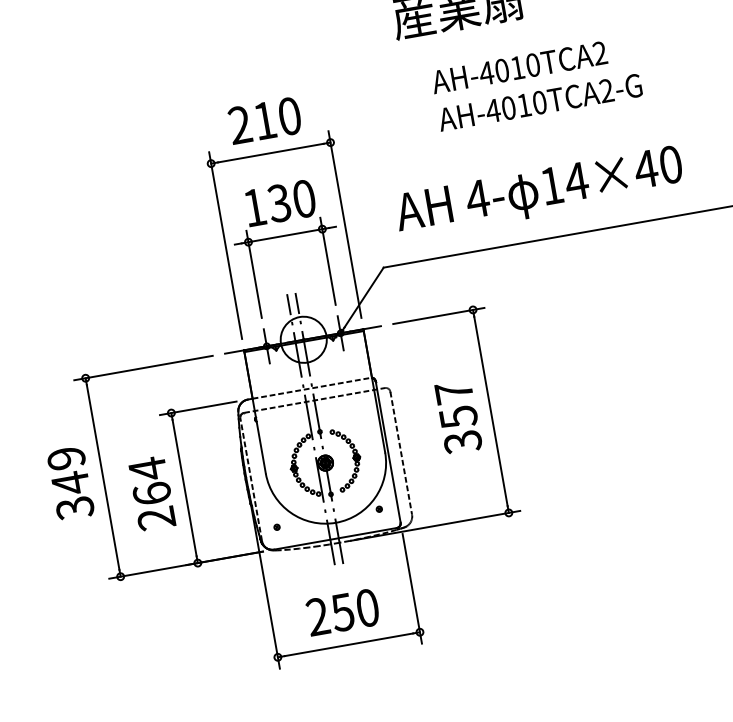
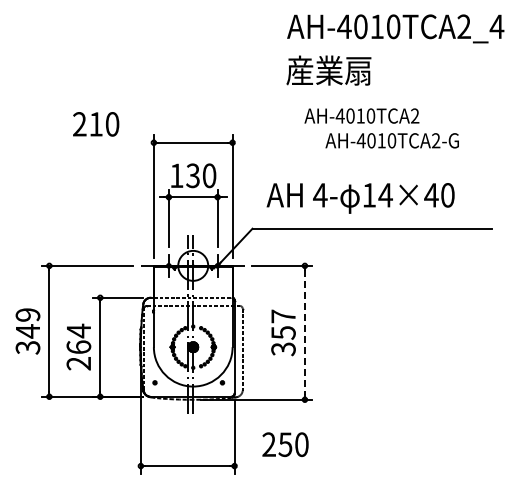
text: (538, 102) -> (391, 140), moved
text: (265, 120) -> (96, 124), moved
line: (490, 412) -> (304, 333), solid -> dashed
text: (342, 612) -> (285, 444), moved

